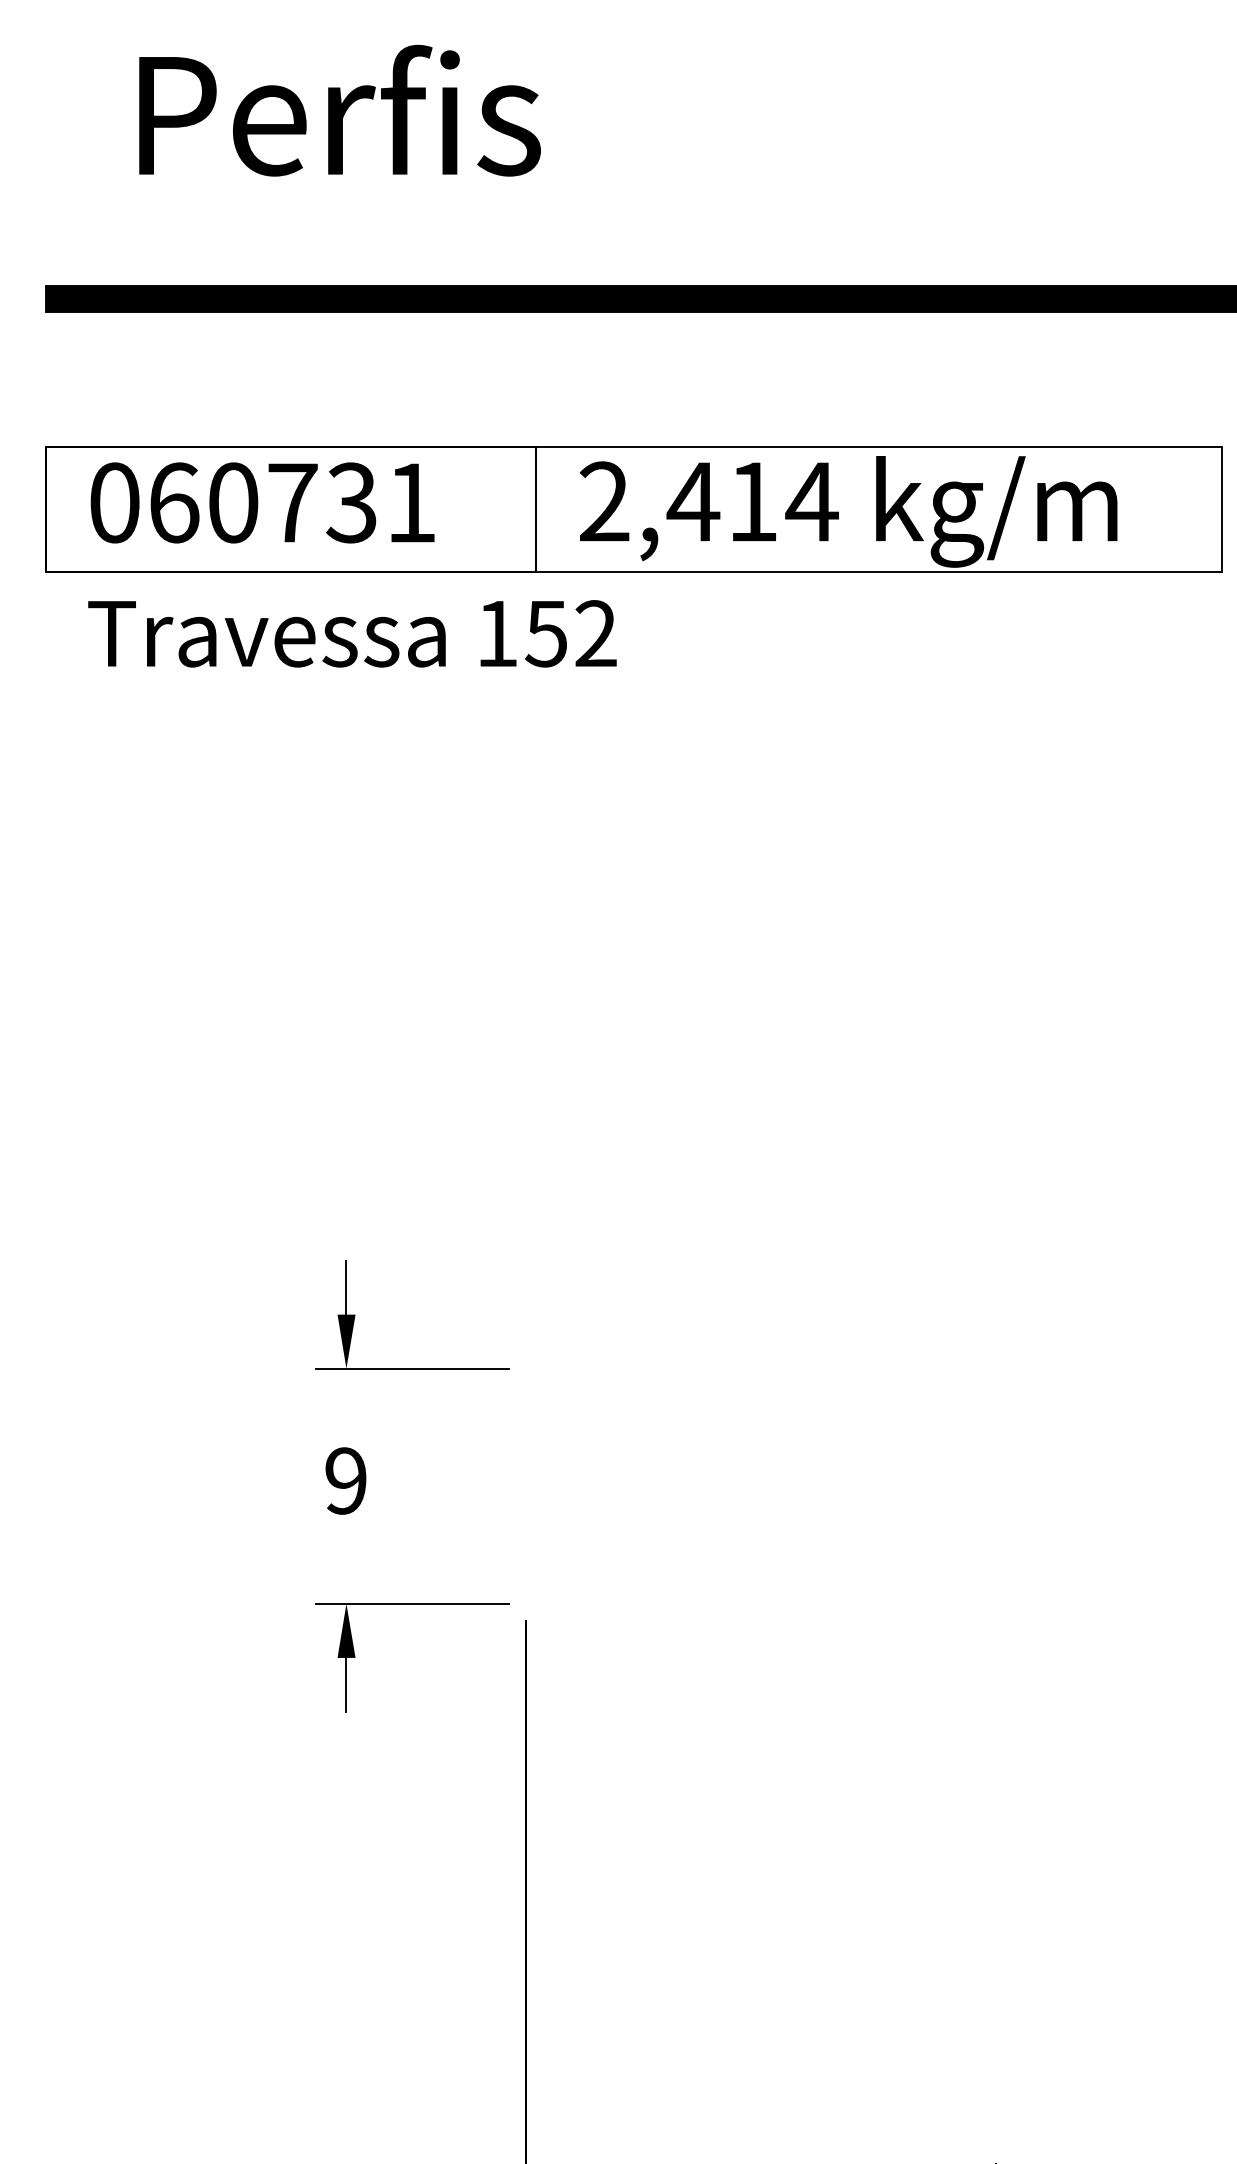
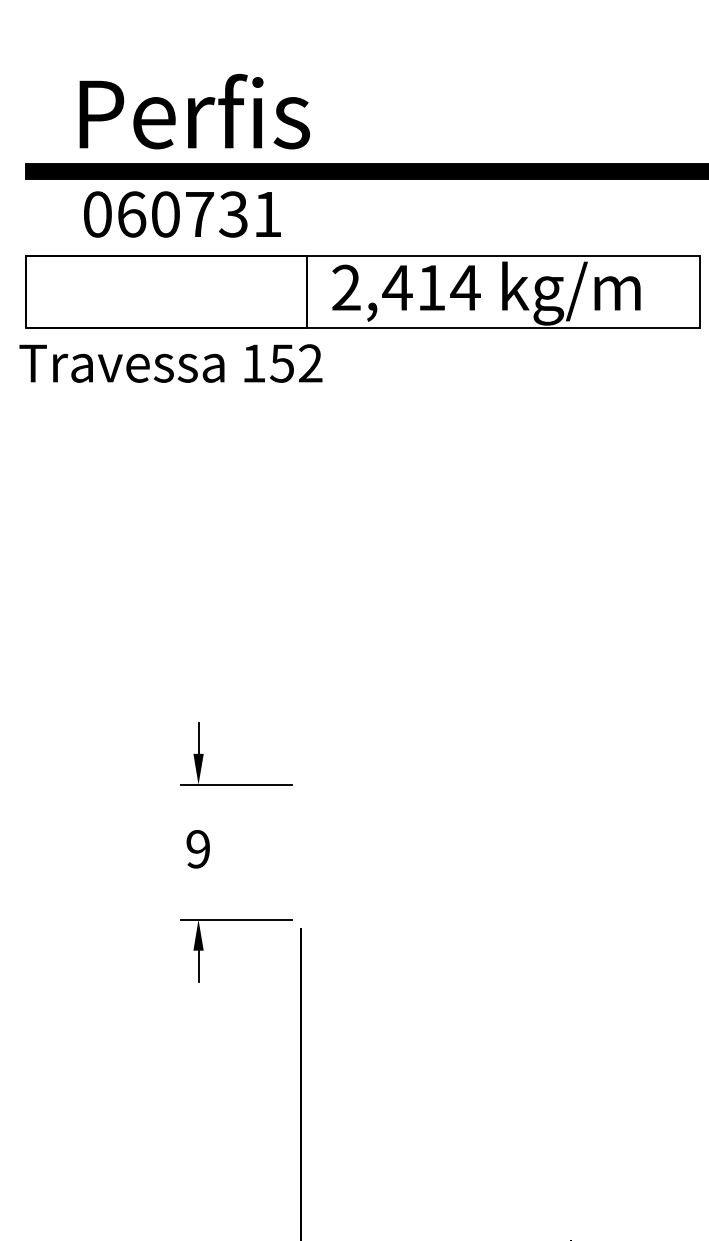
text: (339, 110) -> (194, 111), moved
text: (262, 502) -> (182, 214), moved
text: (351, 633) -> (170, 363), moved

